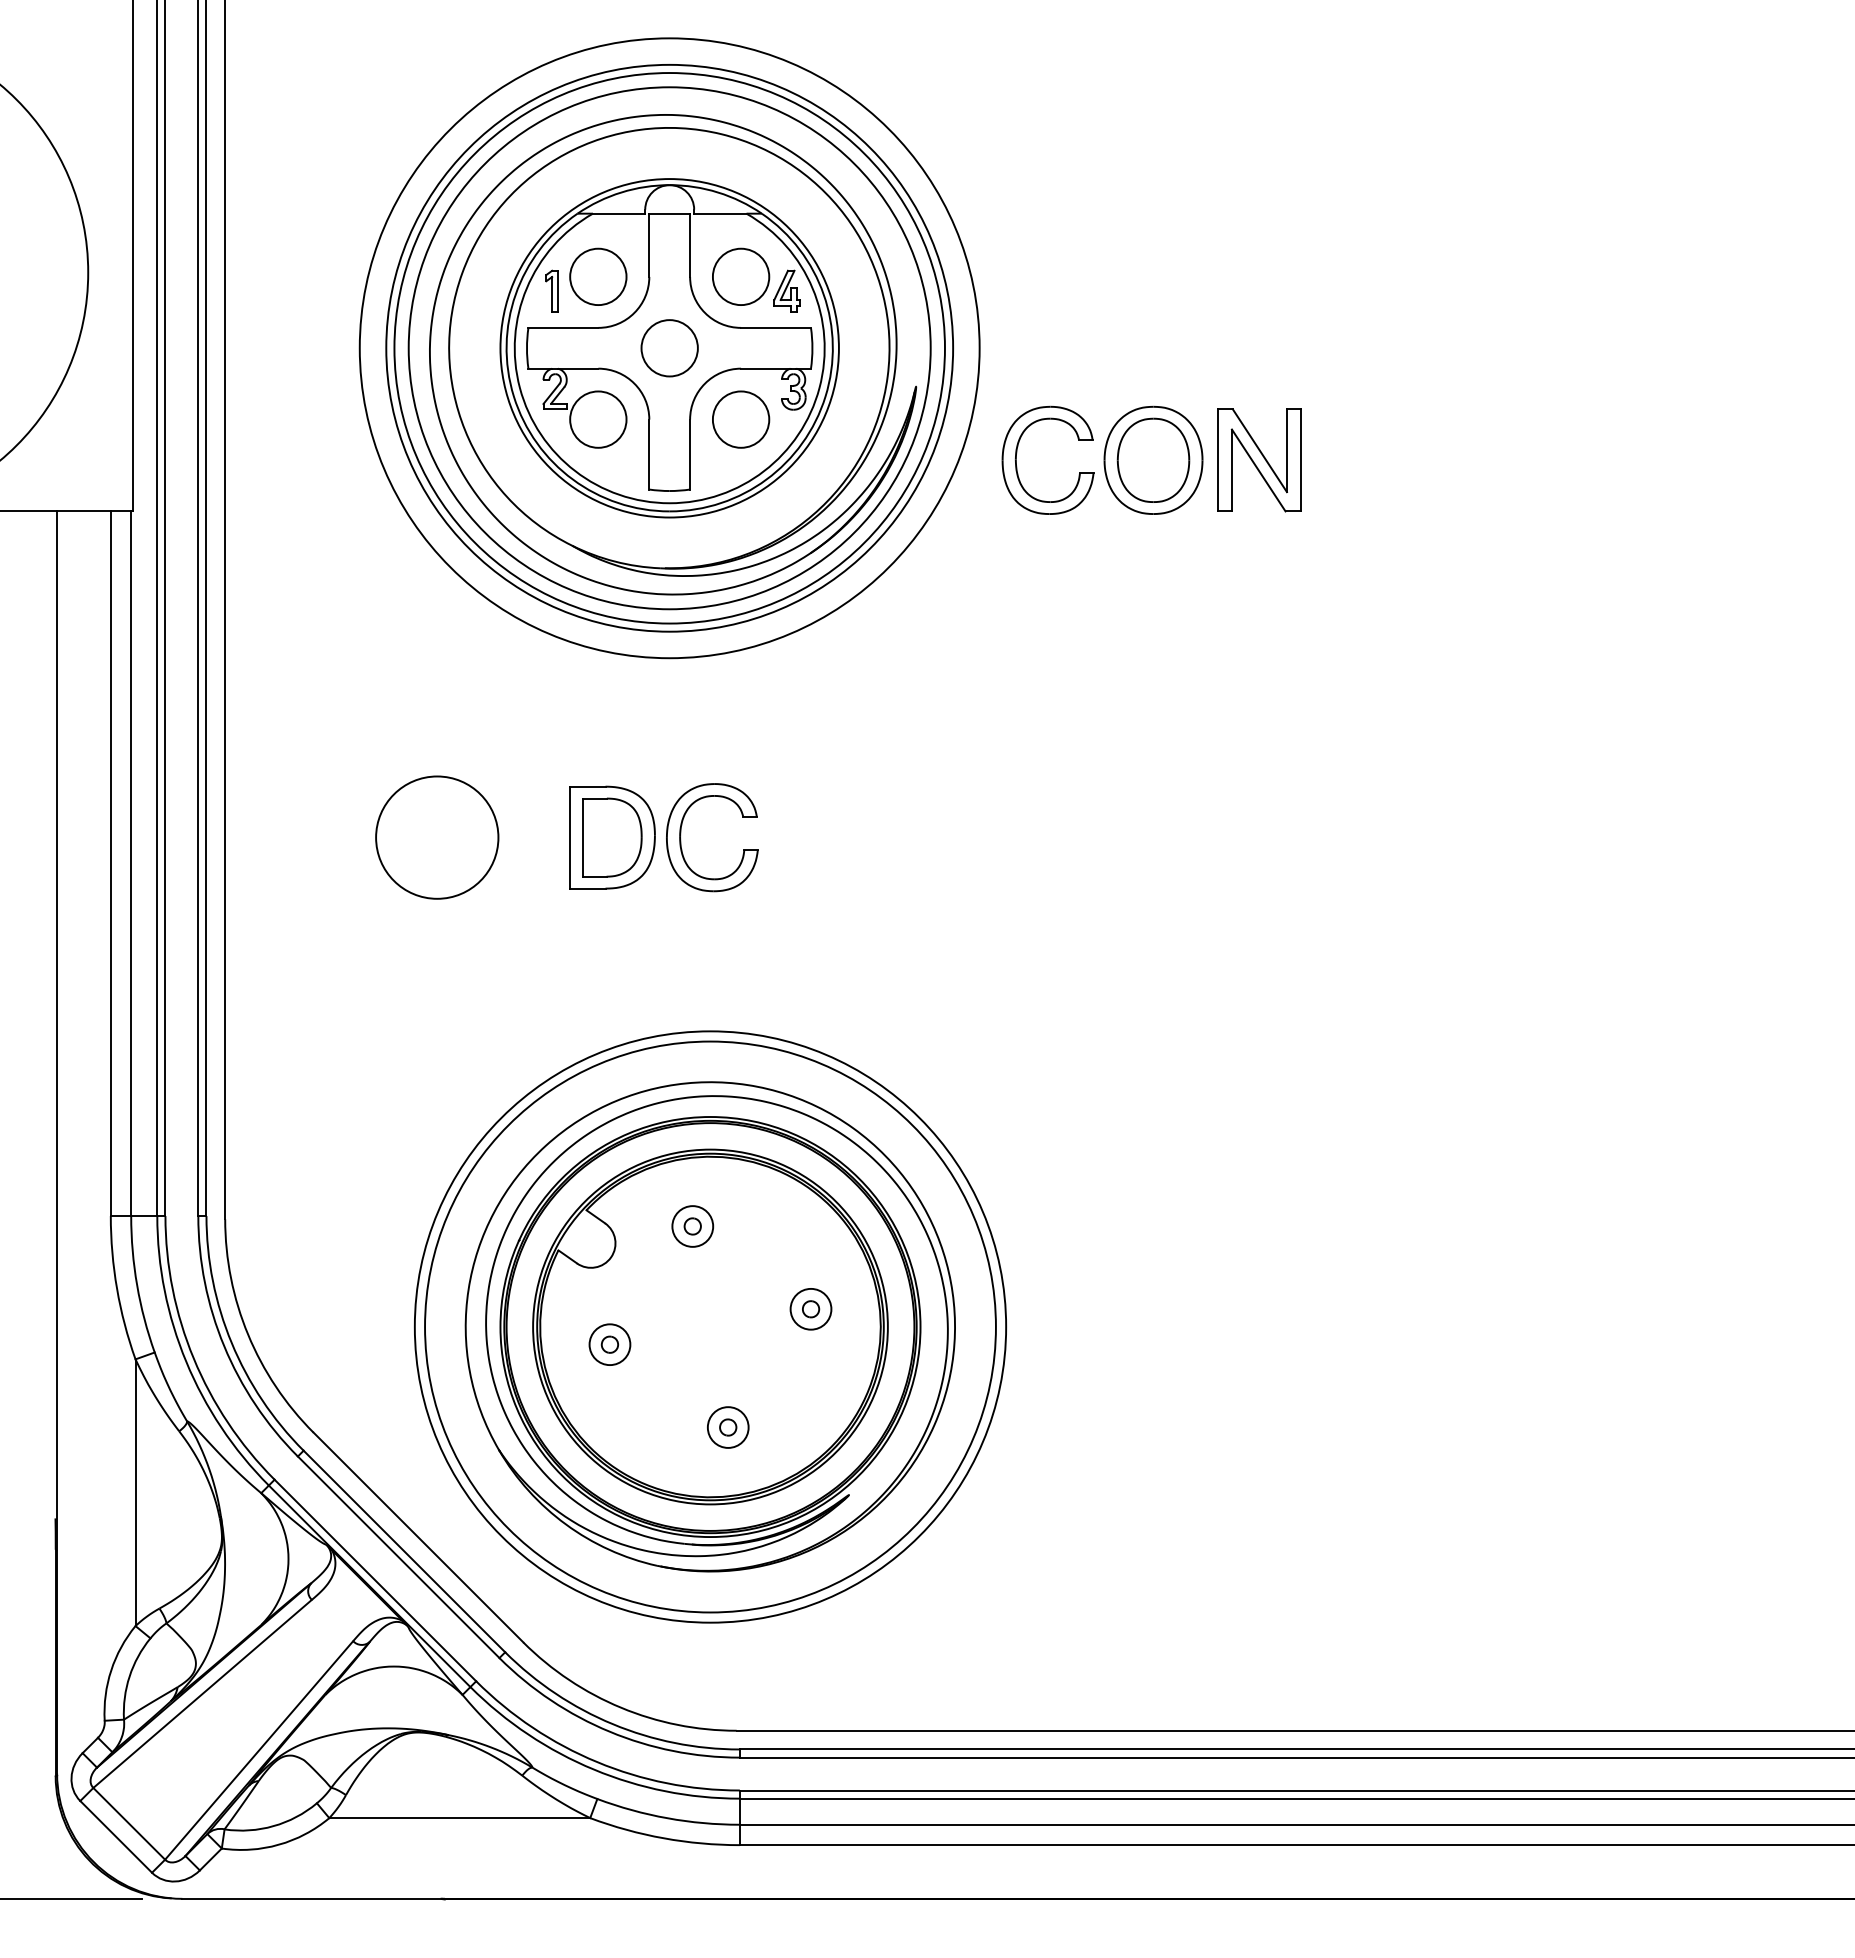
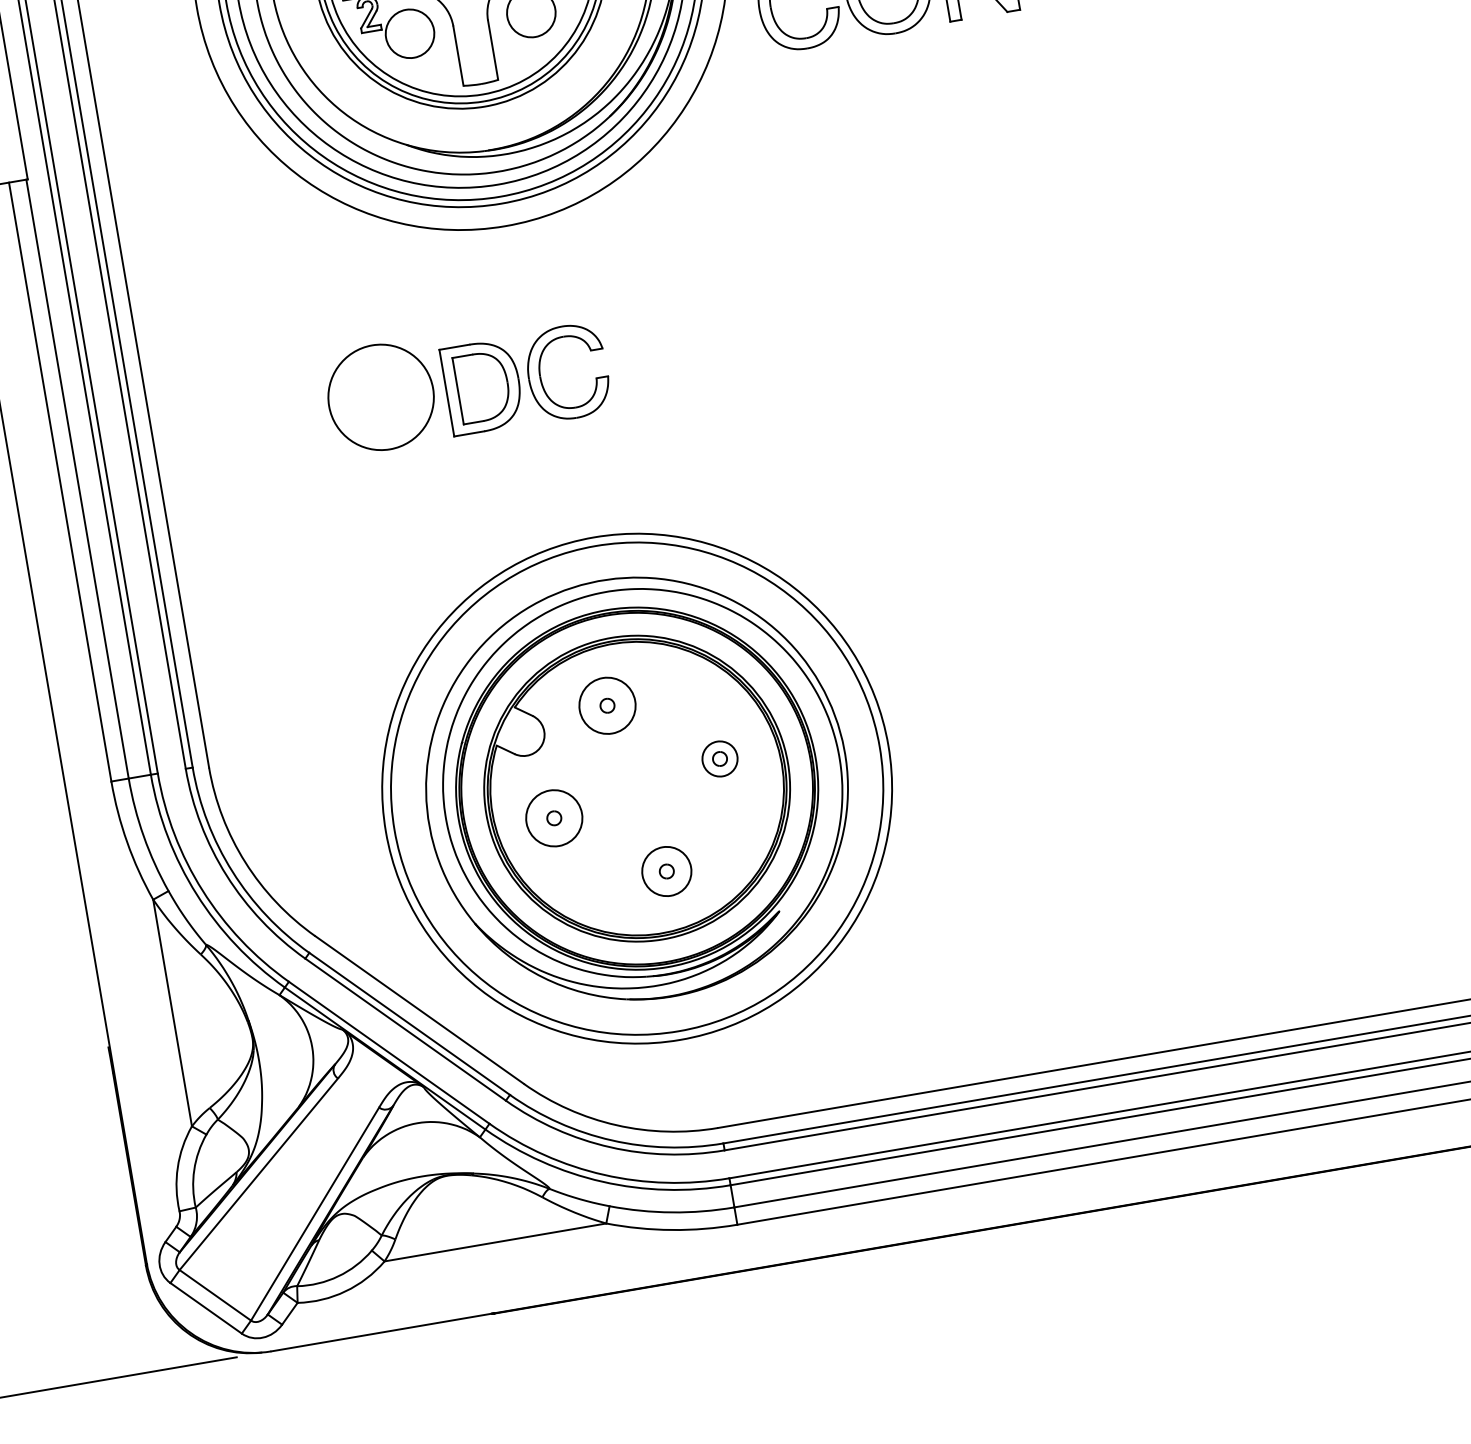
circle: (437, 837) -> (381, 397), moved
circle: (692, 1226) -> (607, 705), size x1.6
circle: (609, 1344) -> (553, 818), size x1.6
circle: (727, 1427) -> (666, 871), size x1.4

